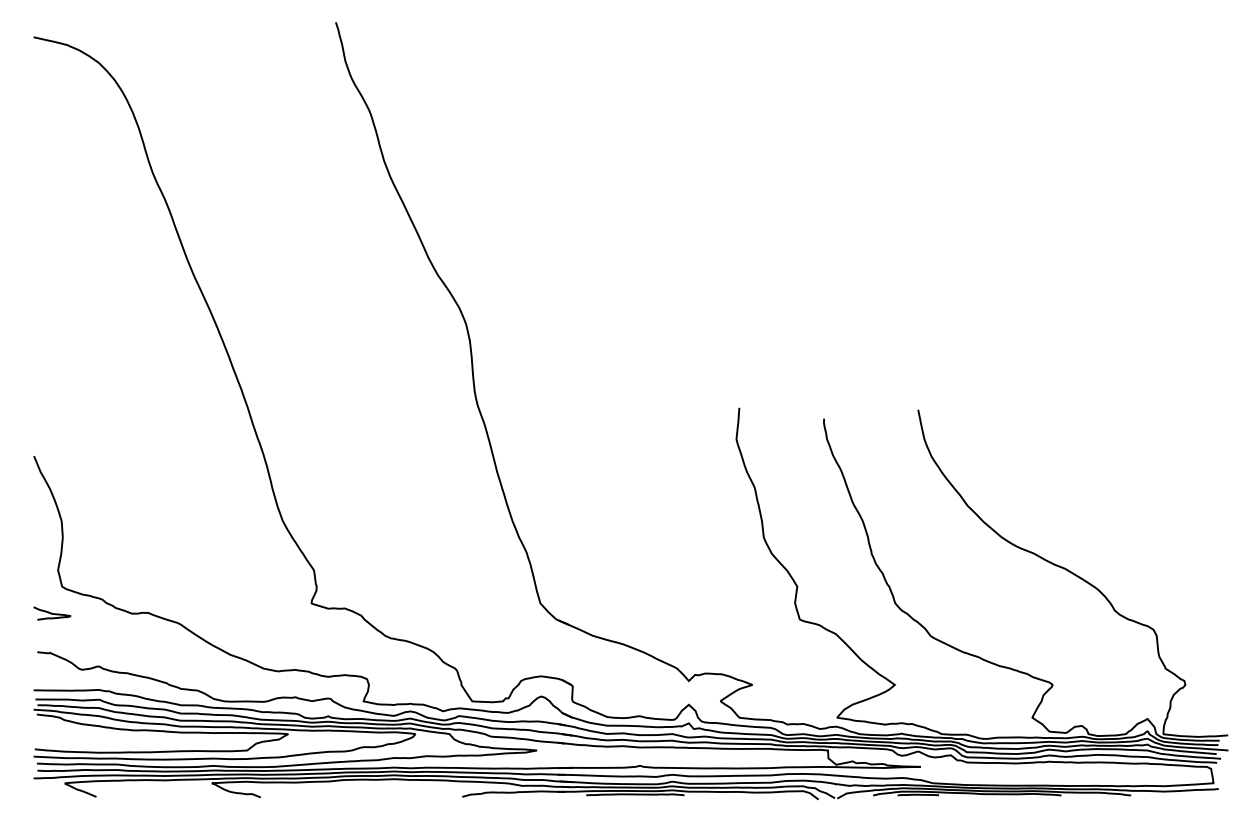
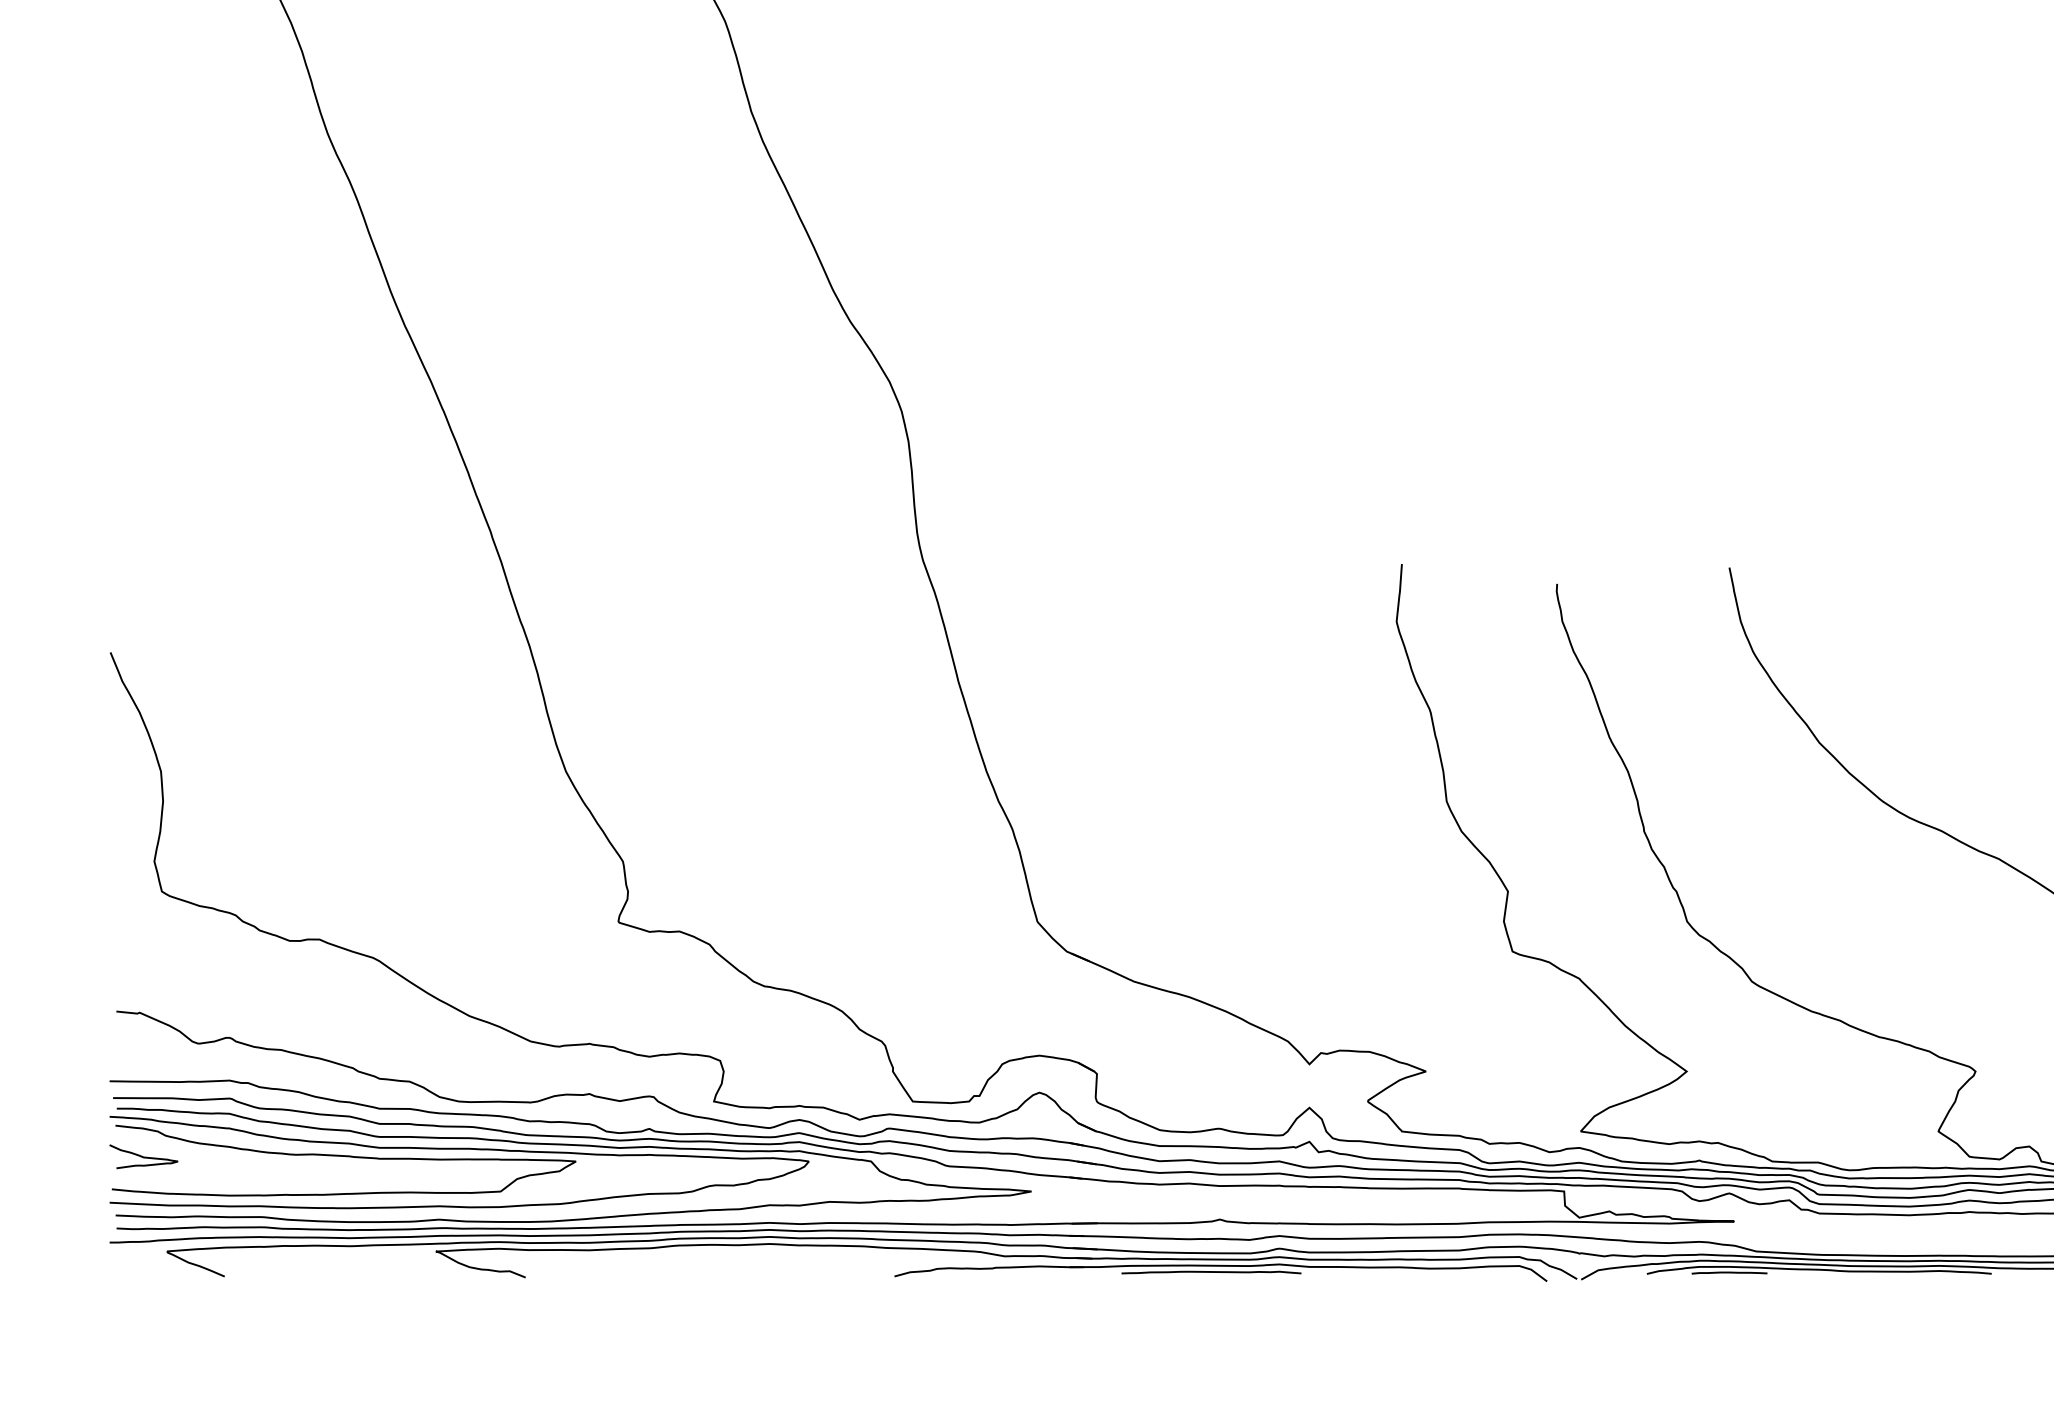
curve: (52, 613) -> (144, 1156), moved

